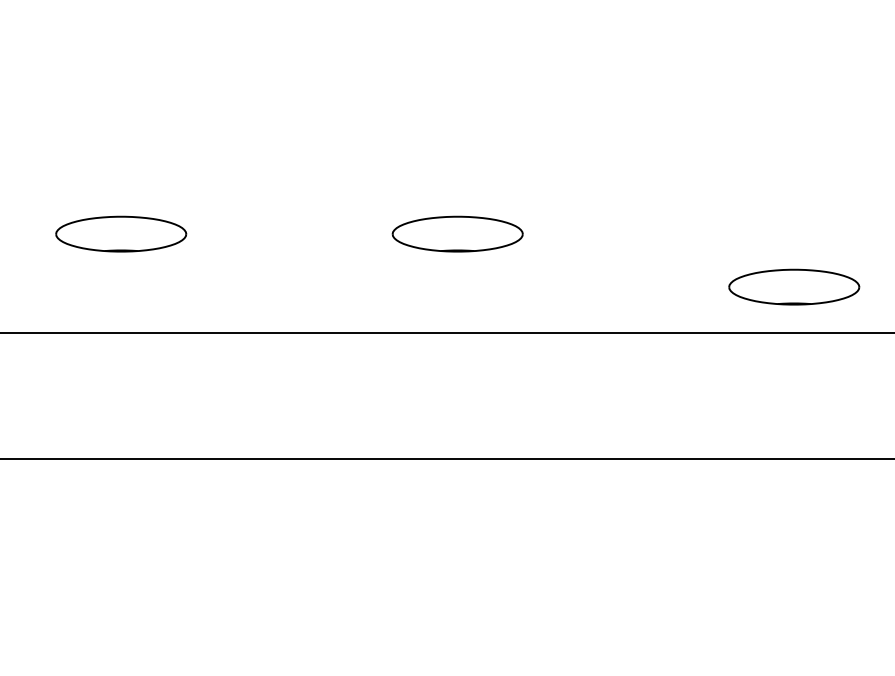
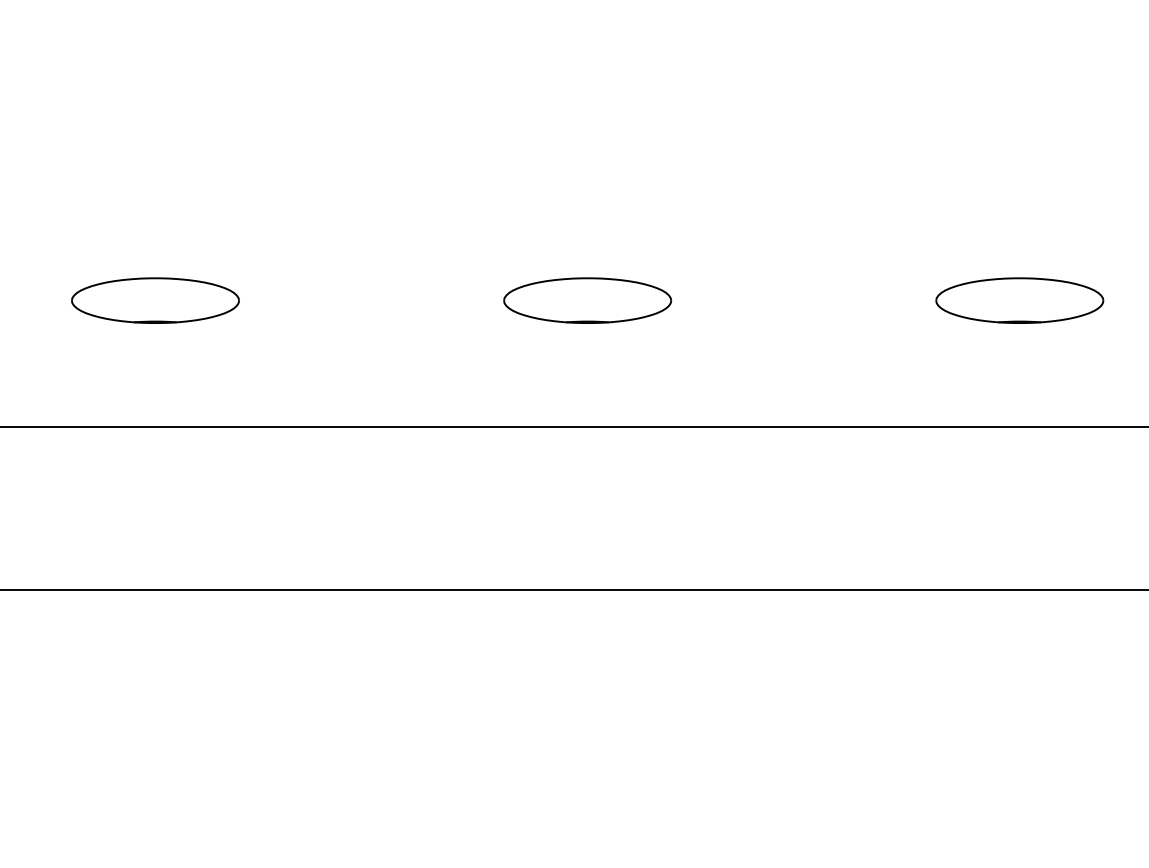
part: (794, 286) -> (1020, 299), moved

